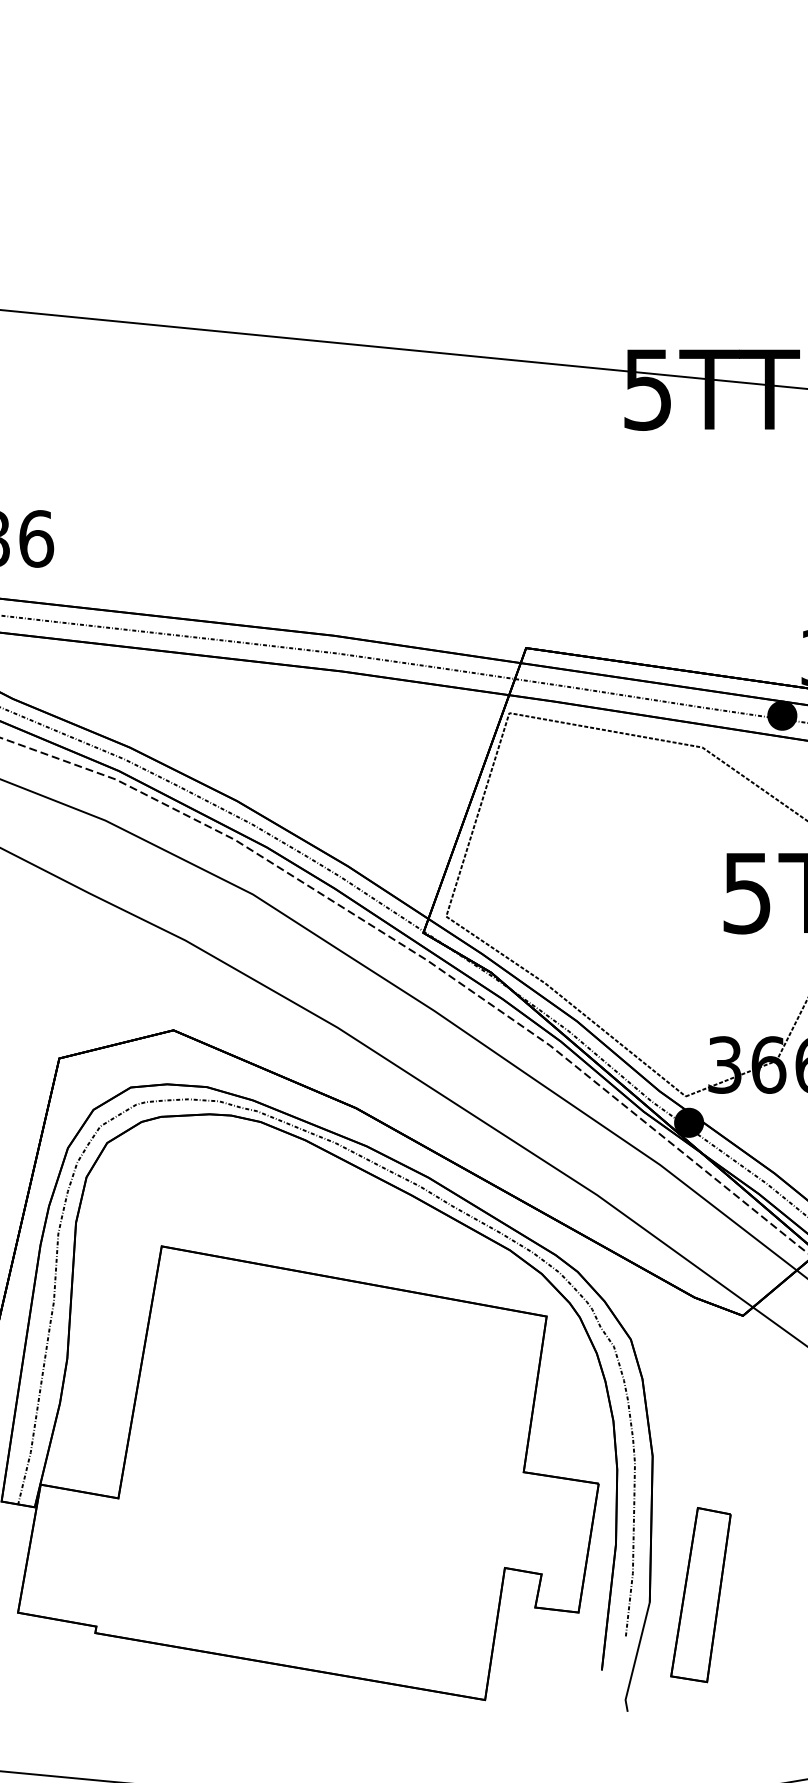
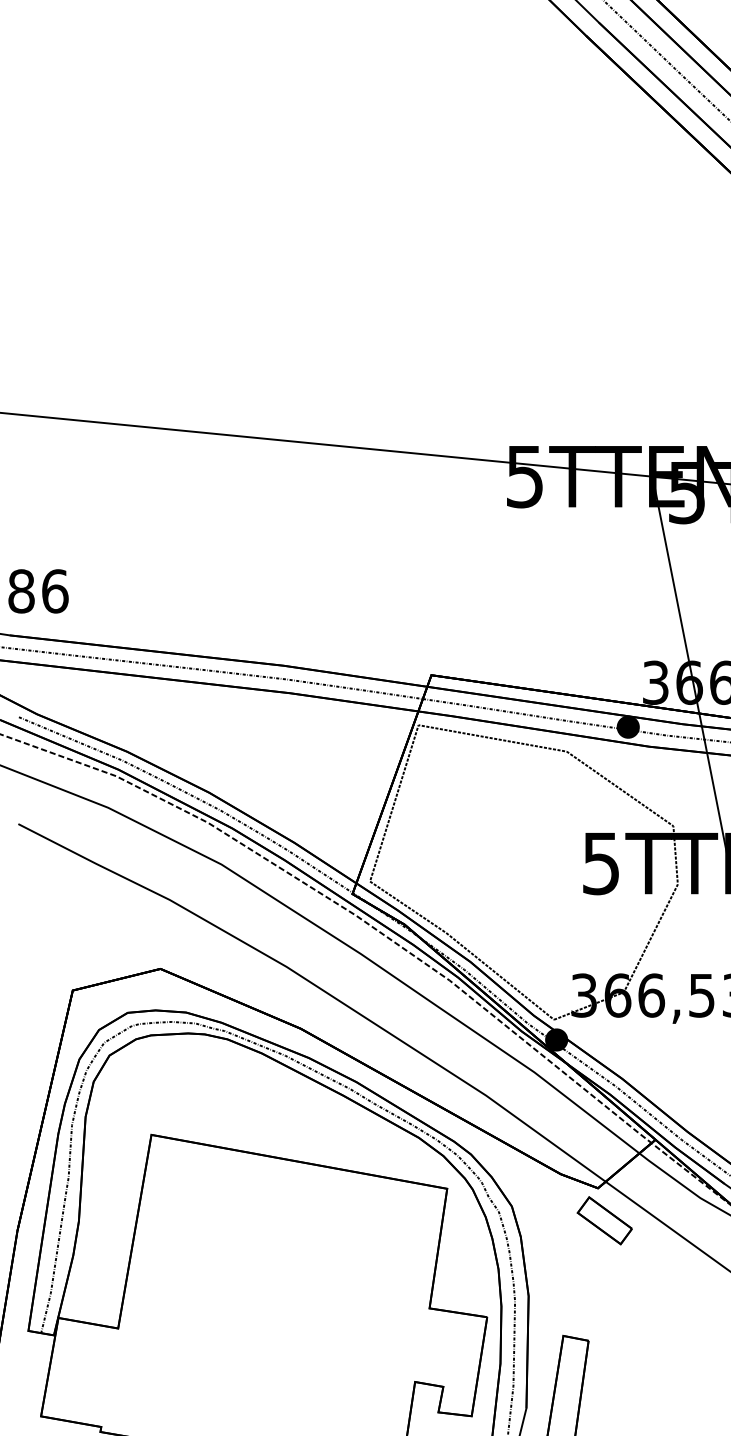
part: (751, 1357) -> (604, 1220), added

